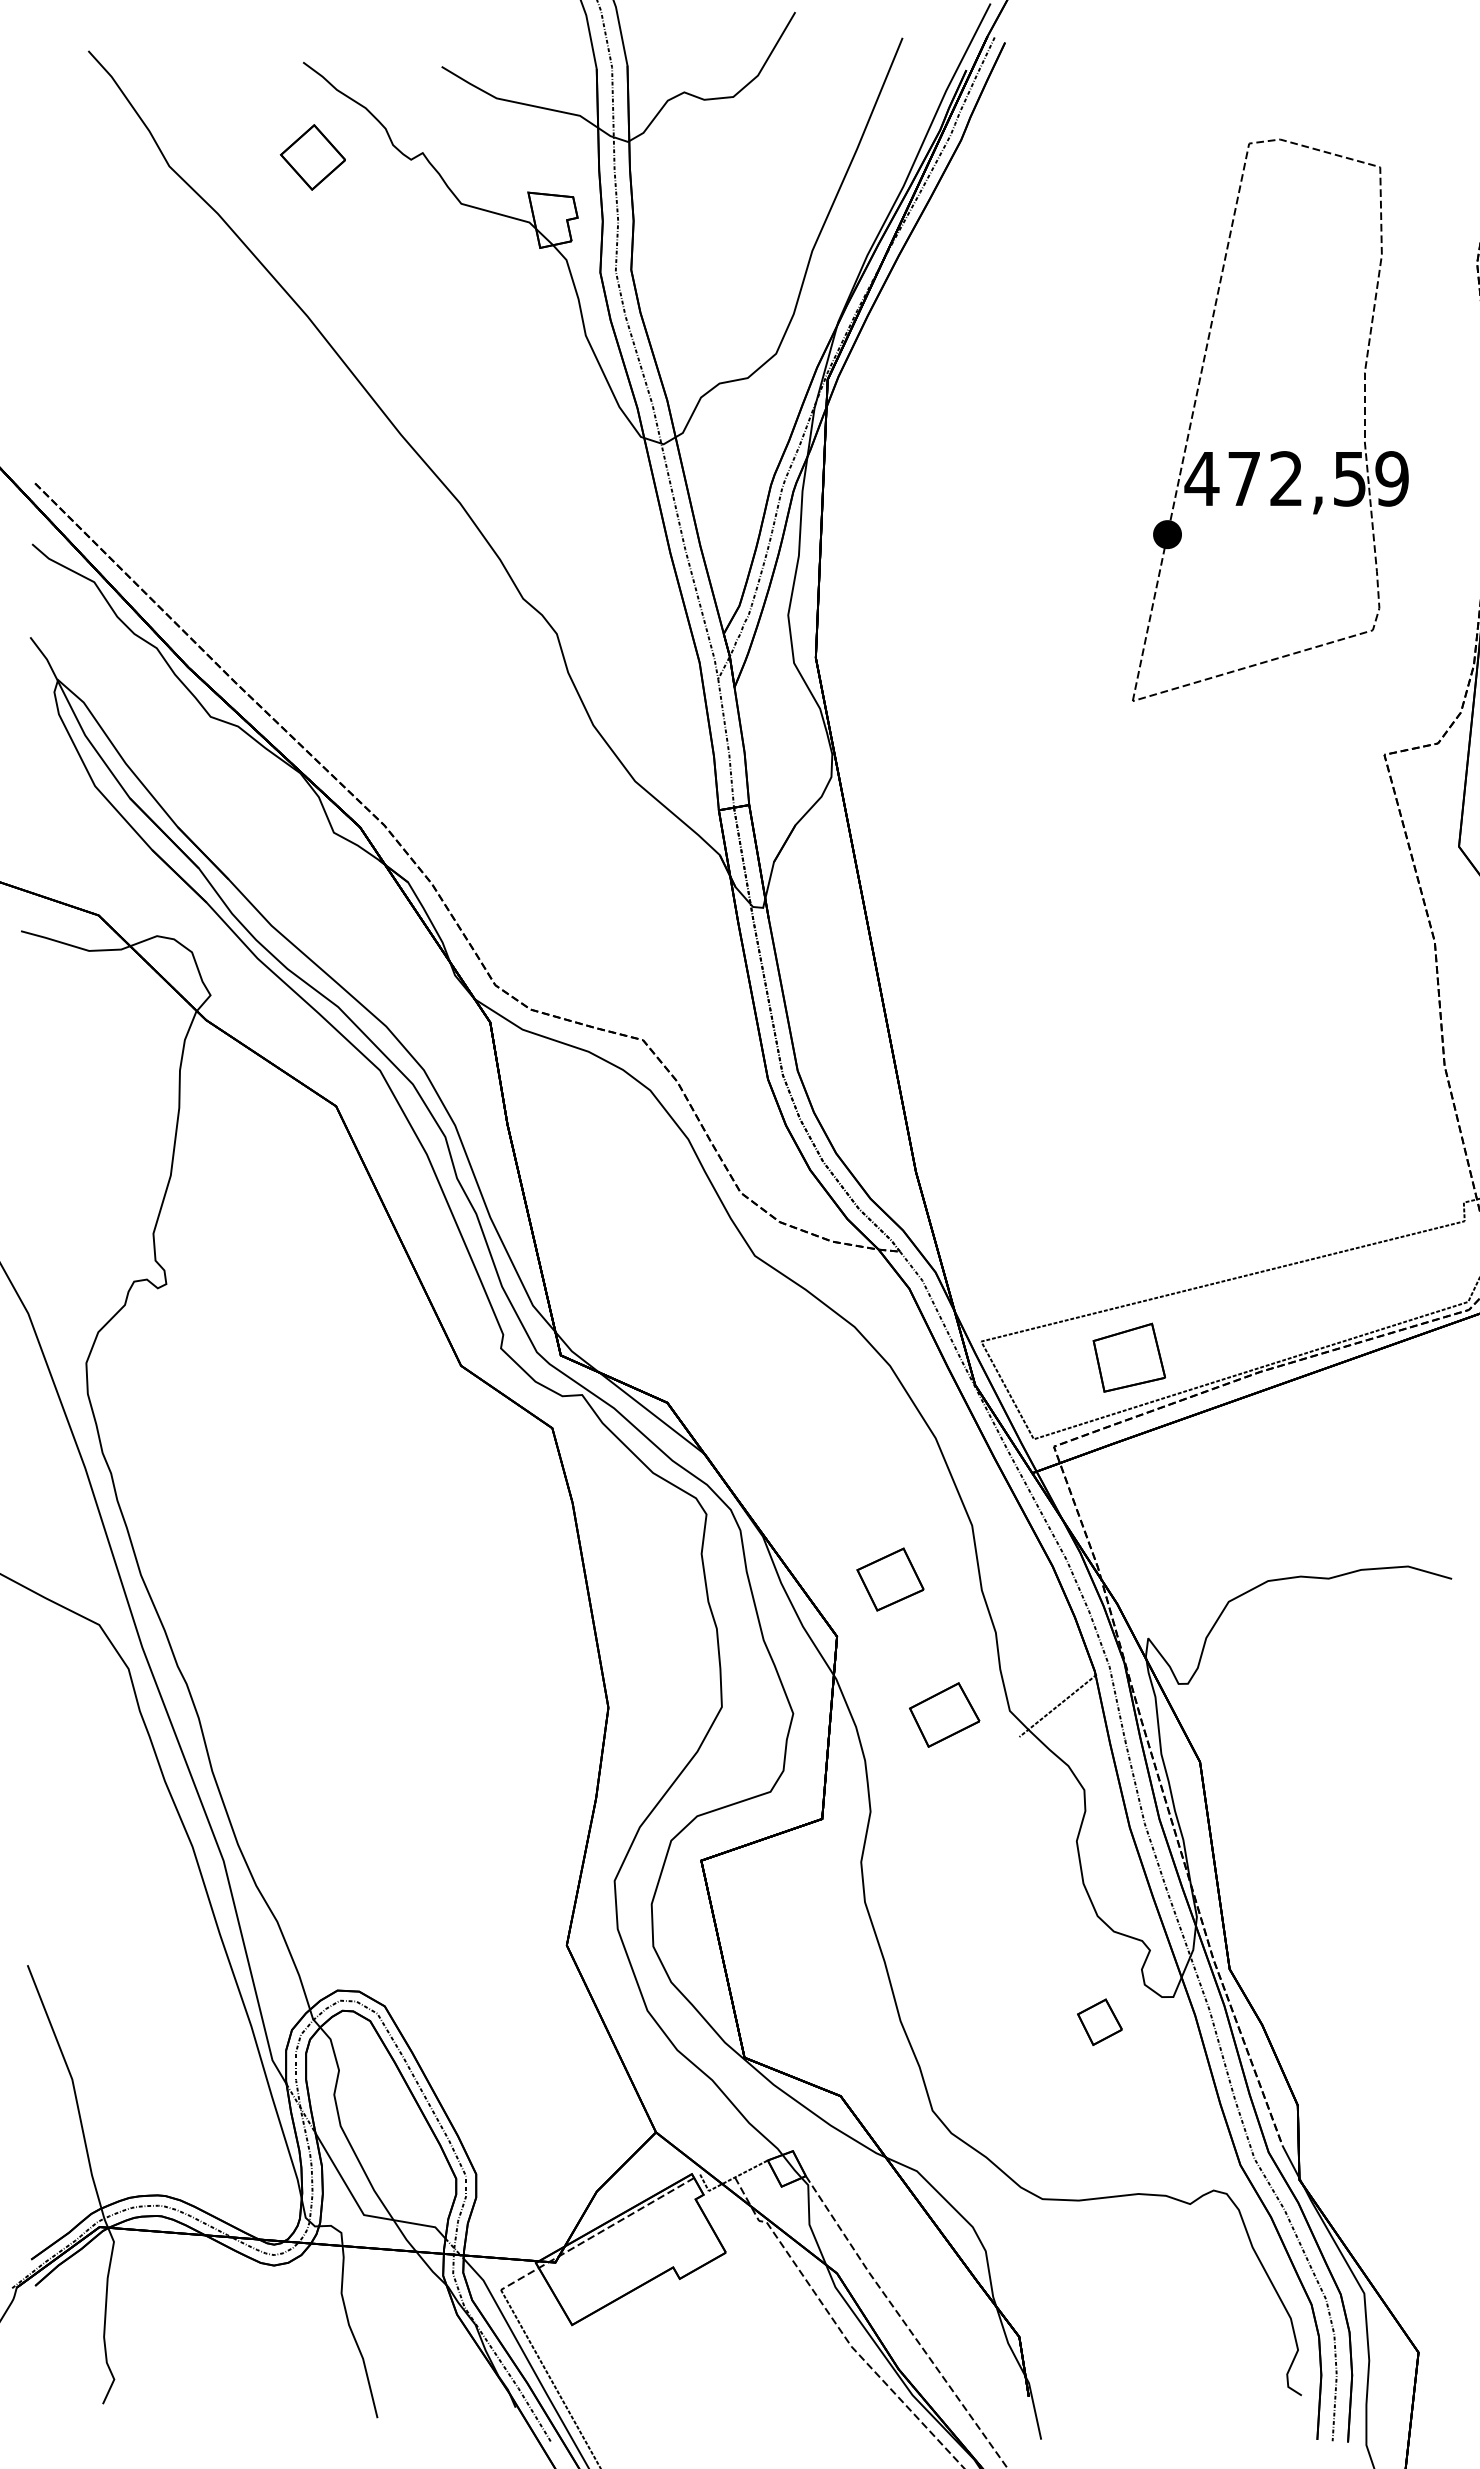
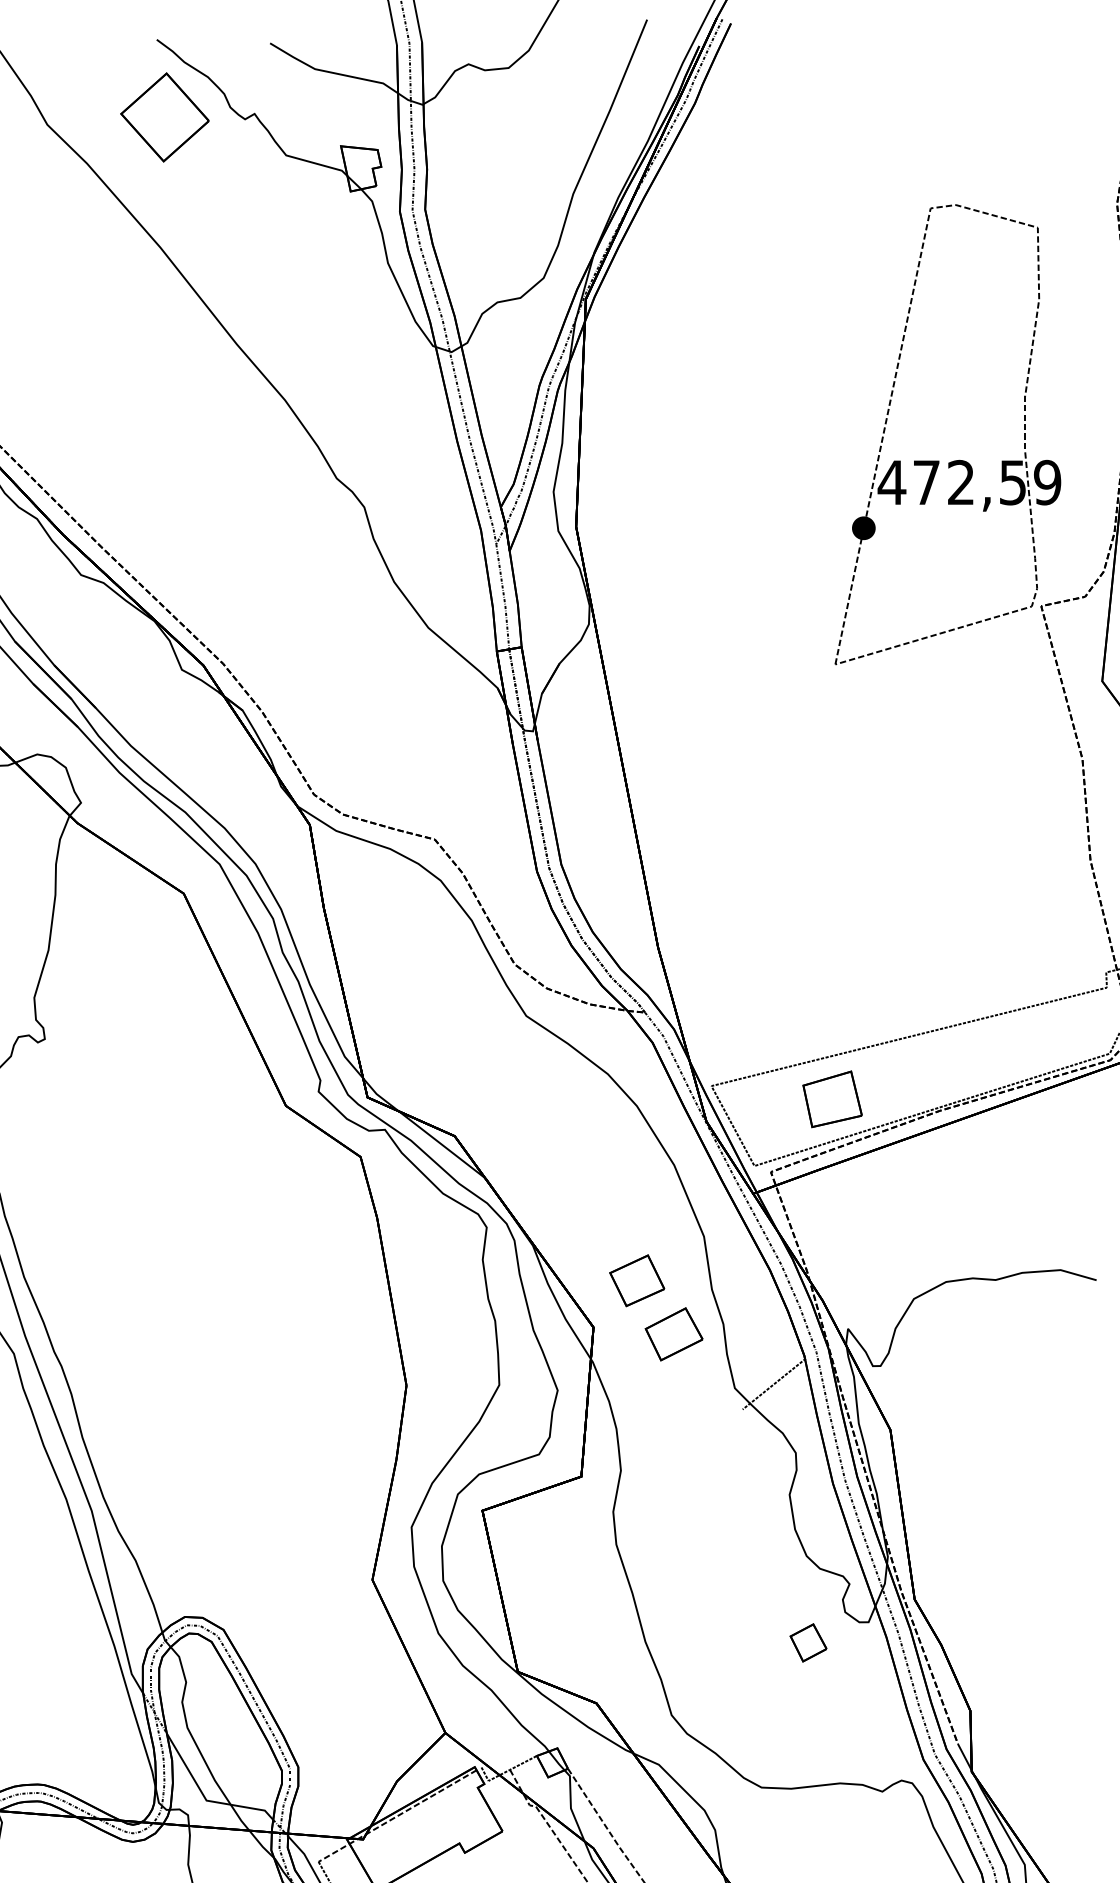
part: (312, 157) -> (164, 117), size x1.67
part: (1278, 451) -> (954, 460), moved
part: (944, 1714) -> (674, 1333), moved

